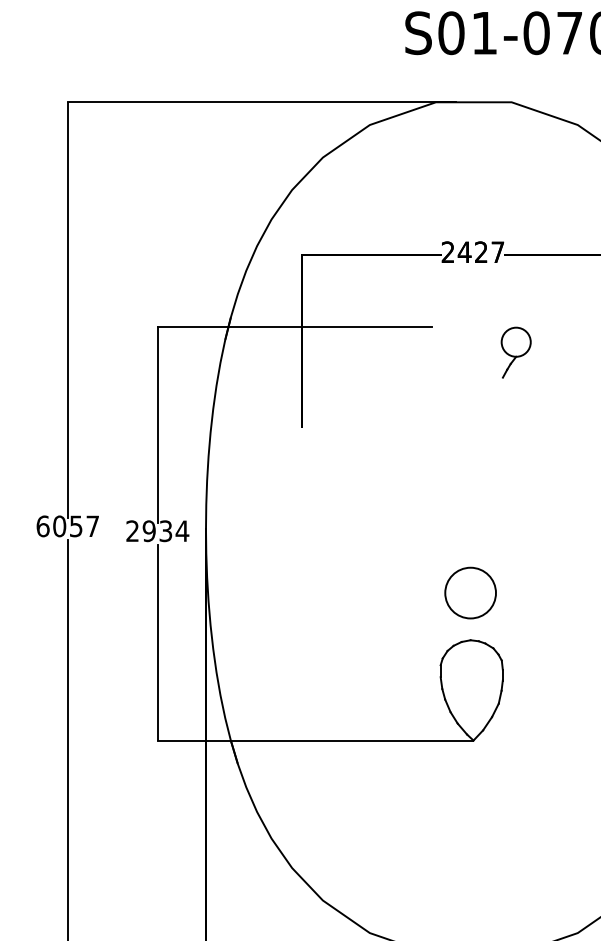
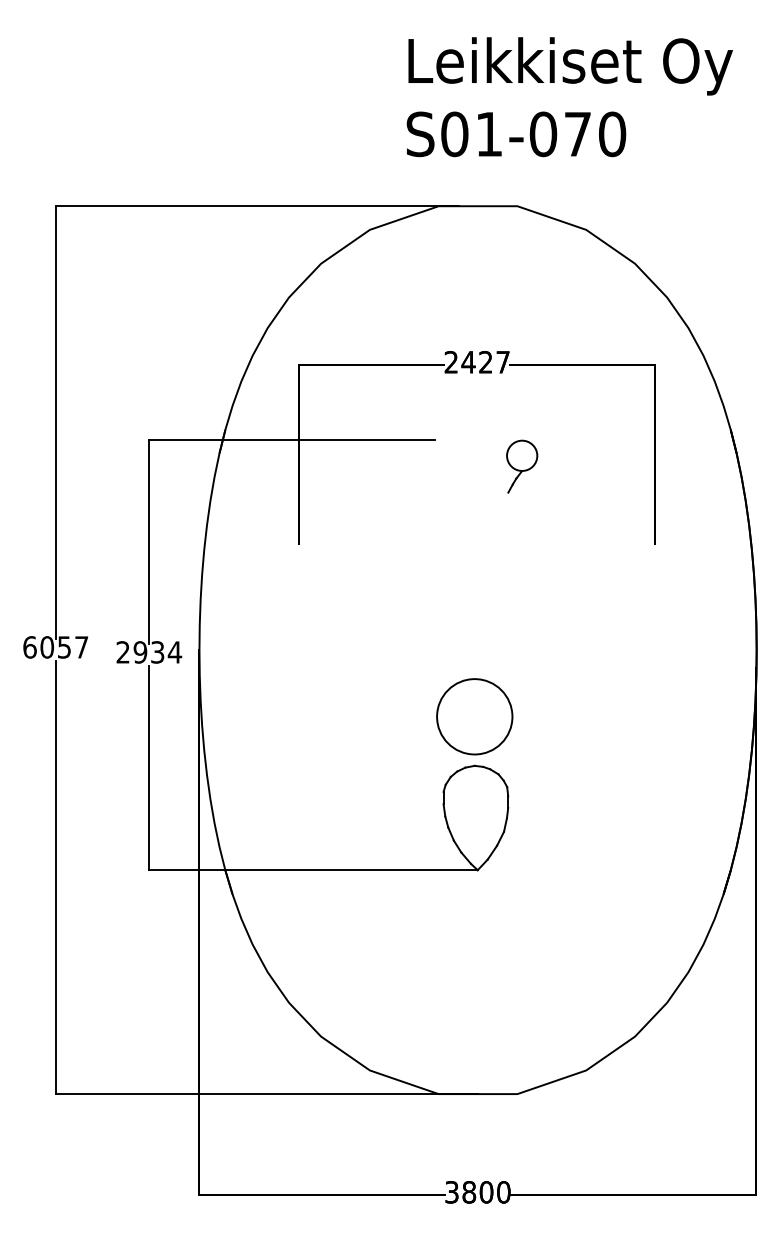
circle: (470, 592) -> (474, 716), size x1.43

